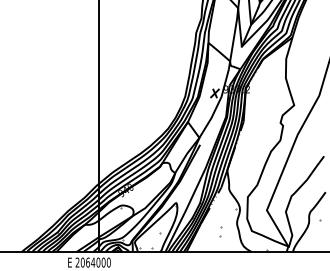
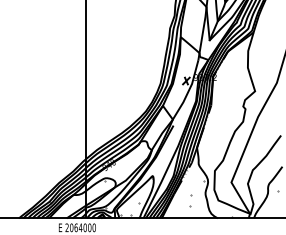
part: (220, 231) -> (191, 200), size x1.6

